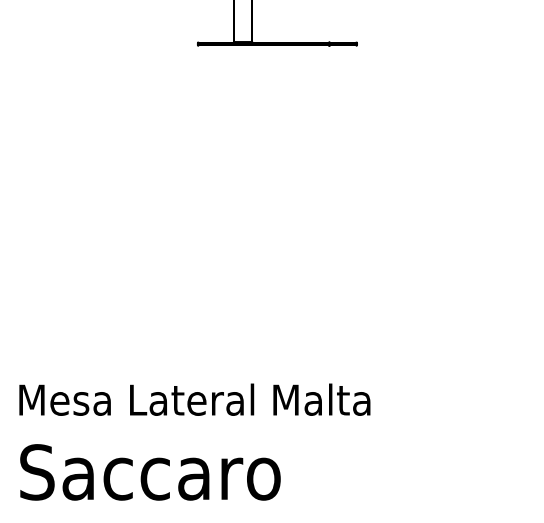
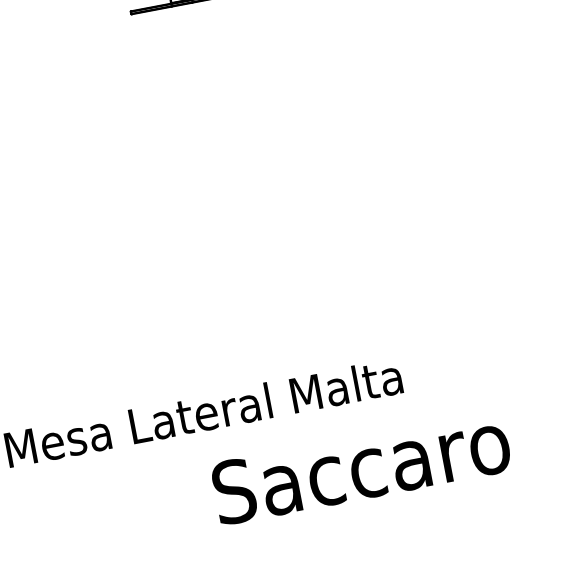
text: (150, 472) -> (361, 467), moved

